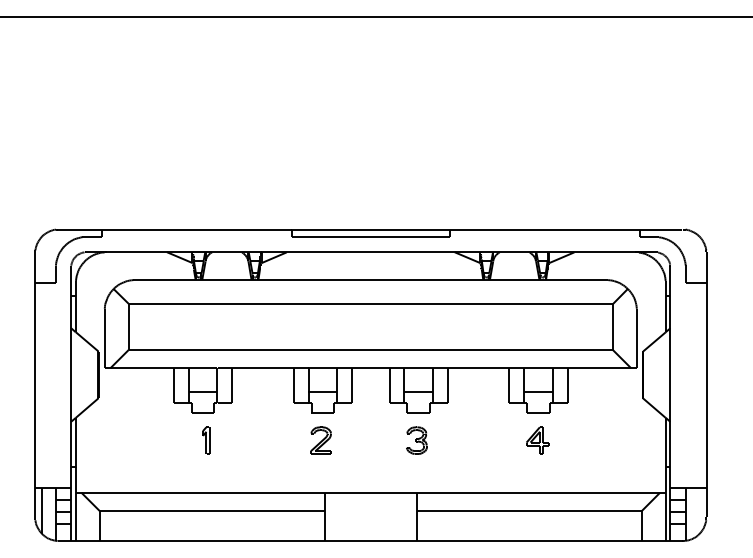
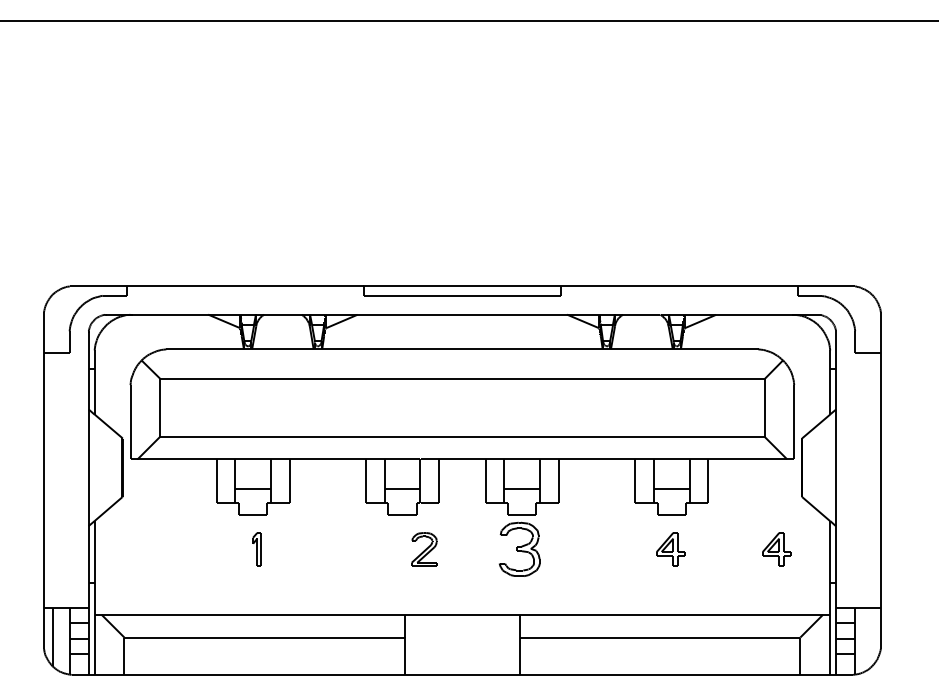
part: (321, 440) -> (424, 549), moved
part: (416, 440) -> (519, 549), size x1.6
part: (622, 440) -> (776, 549), added

